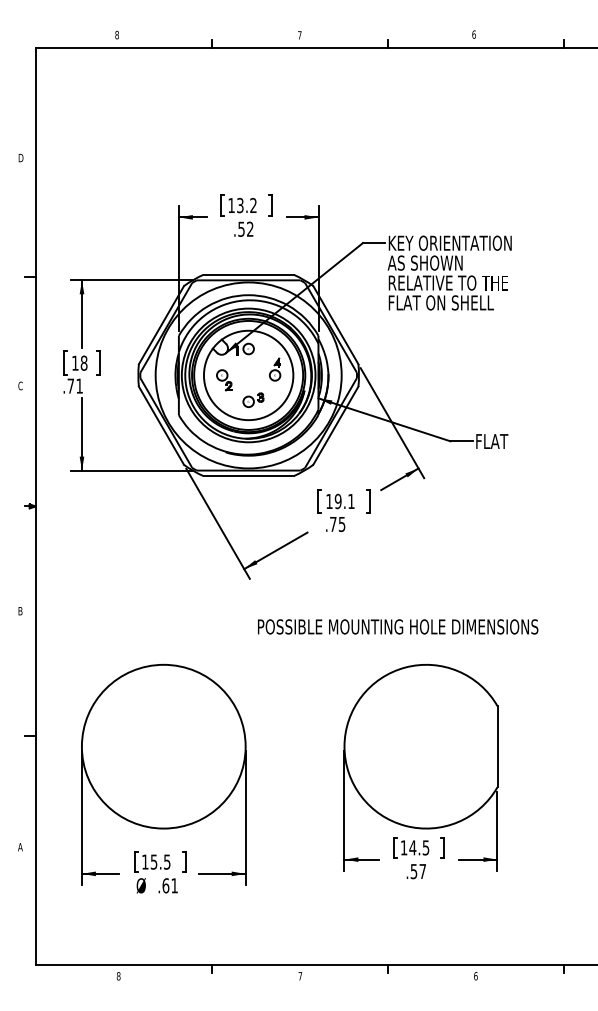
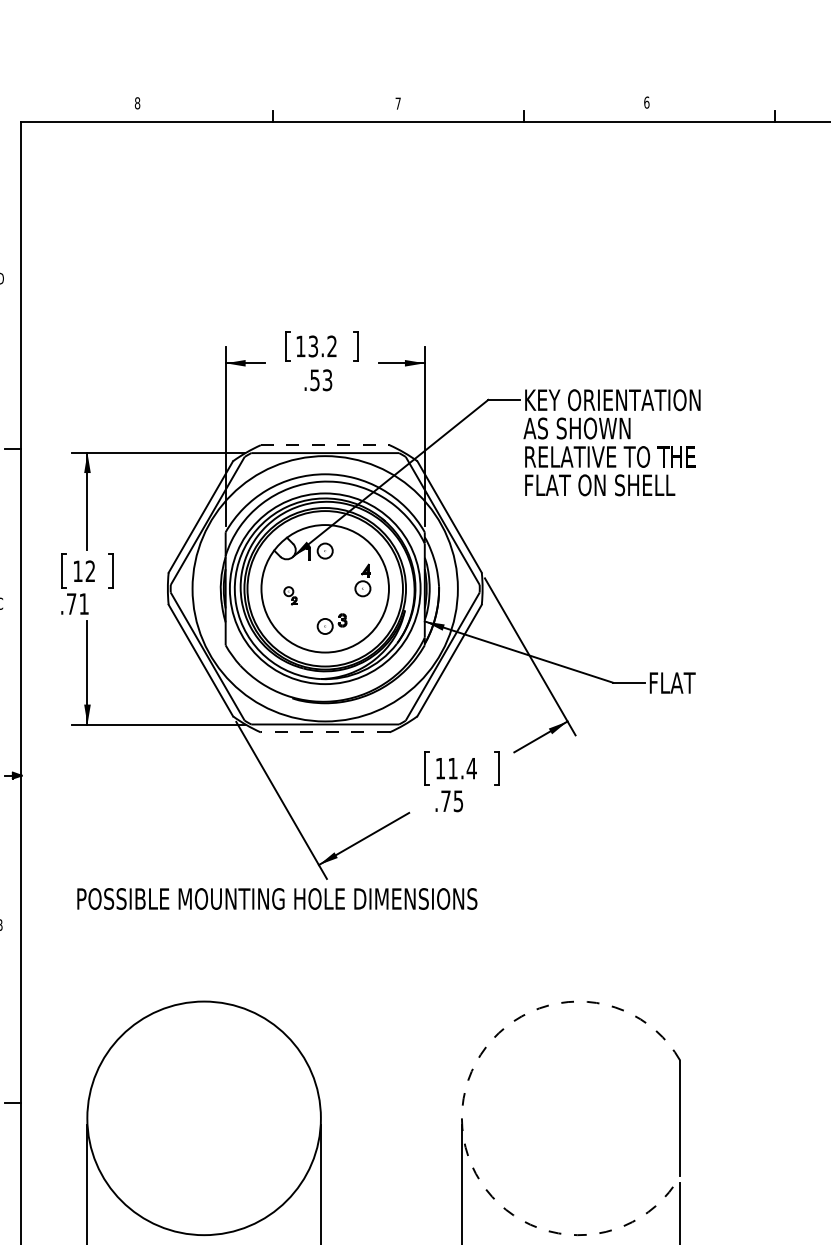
text: (250, 229) -> (327, 380), .52 -> .53
line: (249, 274) -> (326, 444), solid -> dashed
text: (83, 362) -> (89, 570), 18 -> 12
part: (224, 380) -> (290, 595), size x0.6
line: (248, 476) -> (324, 732), solid -> dashed
text: (344, 501) -> (461, 768), 19.1 -> 11.4
text: (398, 626) -> (277, 898), moved
arc: (344, 746) -> (461, 1118), solid -> dashed

